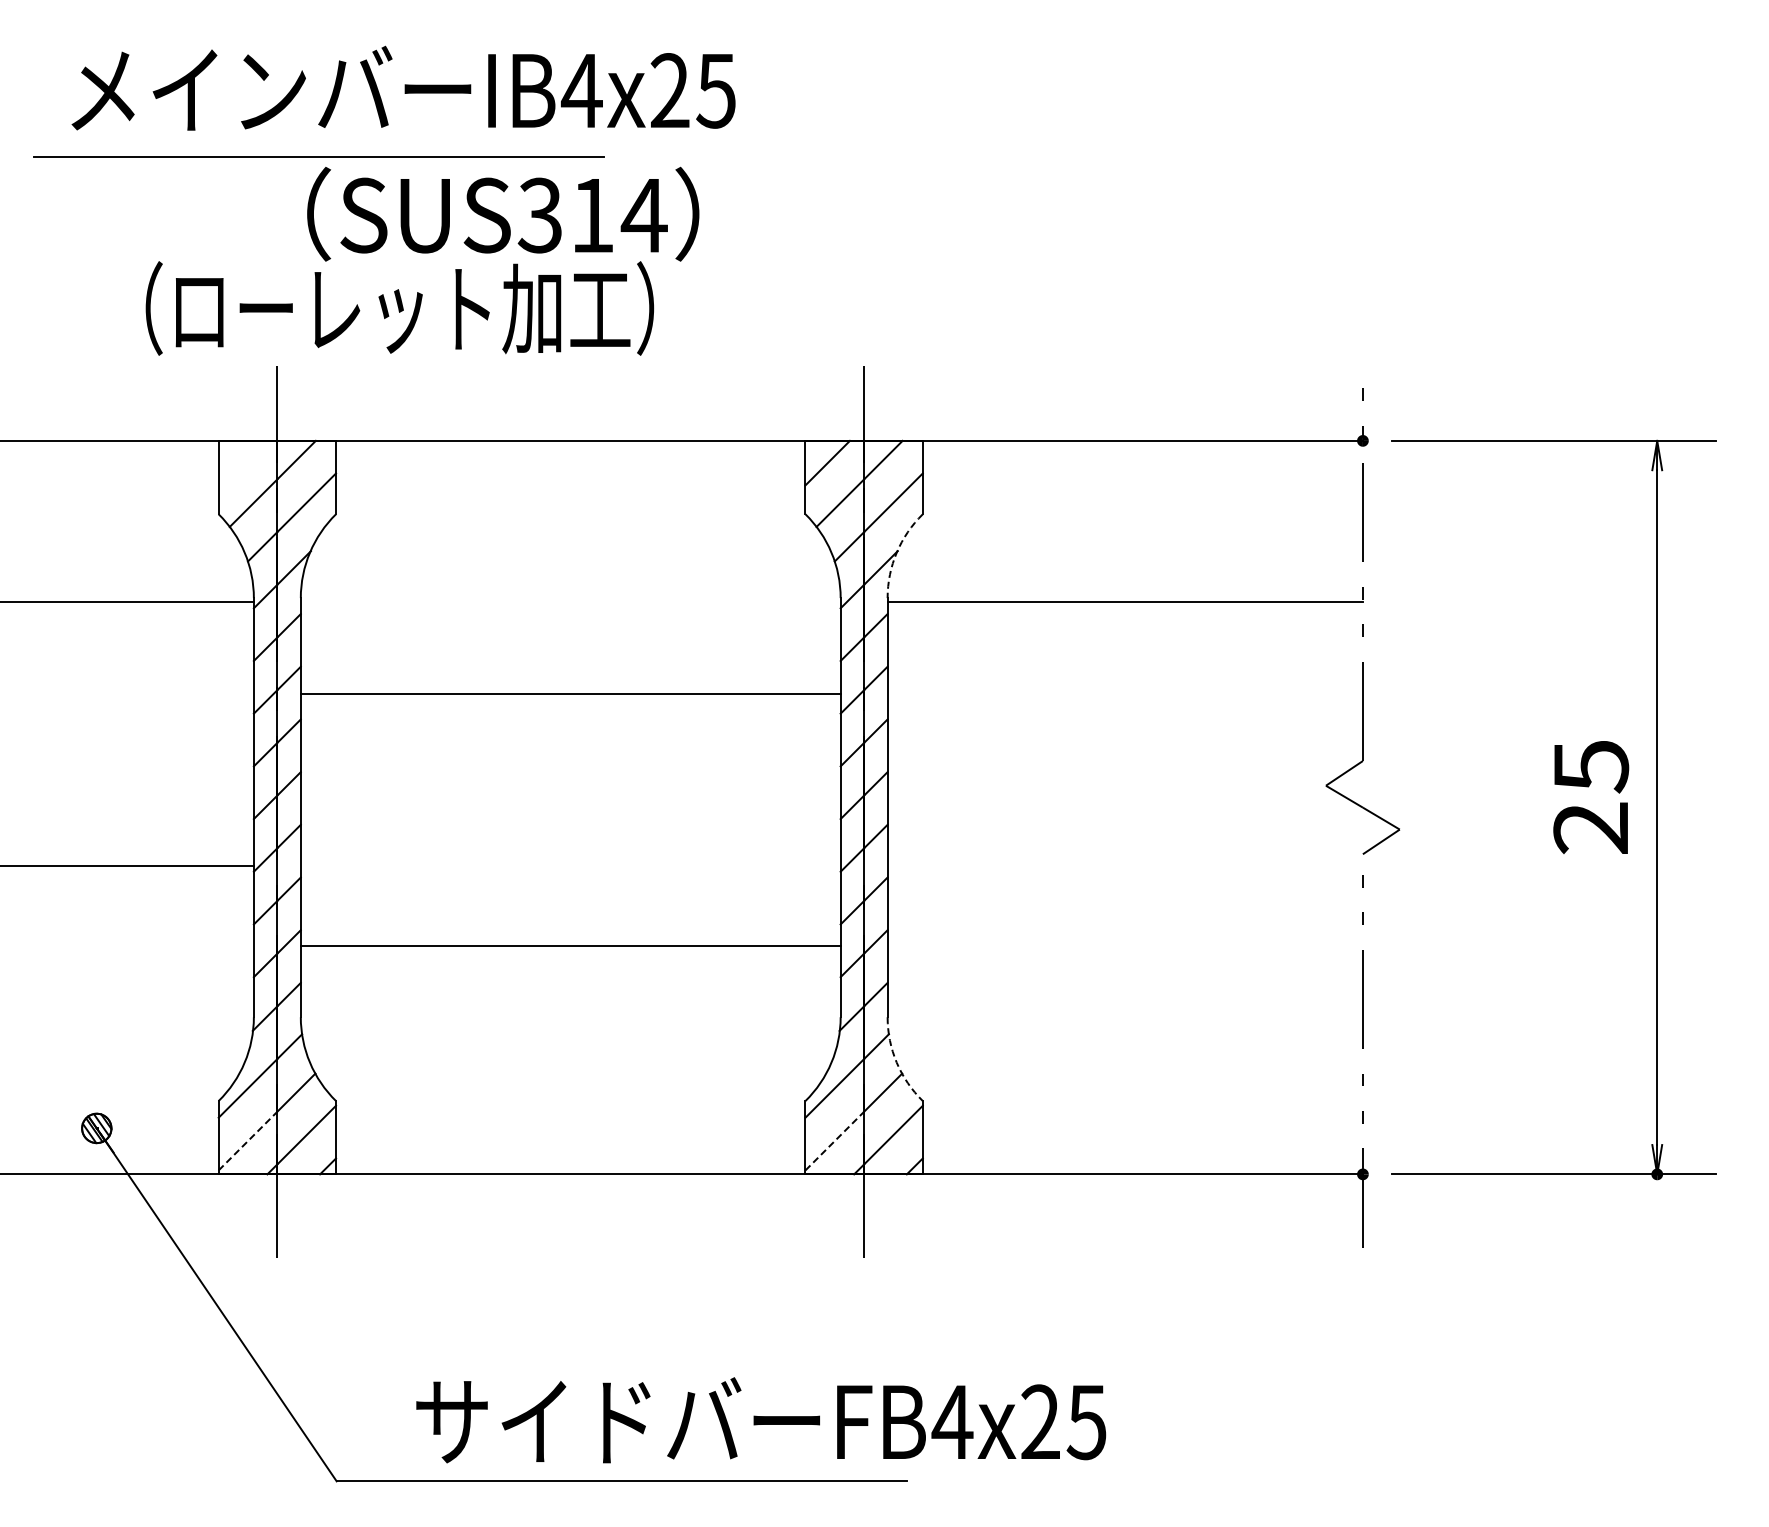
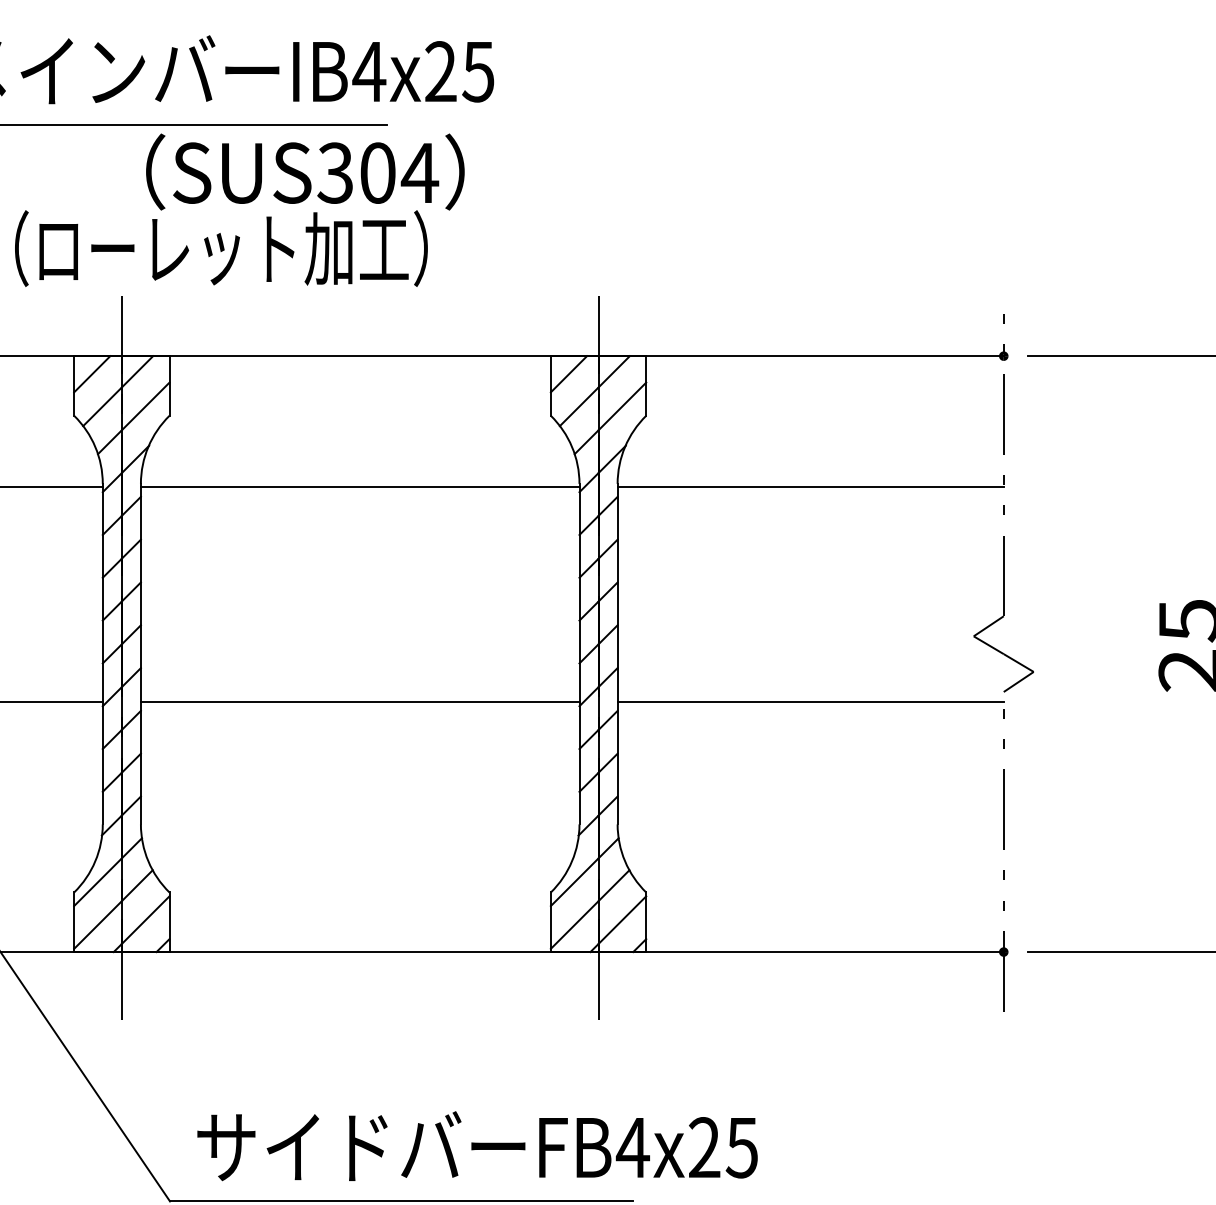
text: (592, 215) -> (377, 173), SUS314 -> SUS304
line: (240, 462) -> (91, 373), added
arc: (896, 552) -> (624, 446), dashed -> solid
line: (570, 694) -> (360, 487), moved
line: (1124, 866) -> (810, 701), added
line: (570, 946) -> (360, 701), moved
arc: (896, 1062) -> (624, 861), dashed -> solid
line: (248, 1140) -> (98, 924), dashed -> solid
line: (835, 1140) -> (575, 924), dashed -> solid
text: (761, 1420) -> (477, 1146), moved

